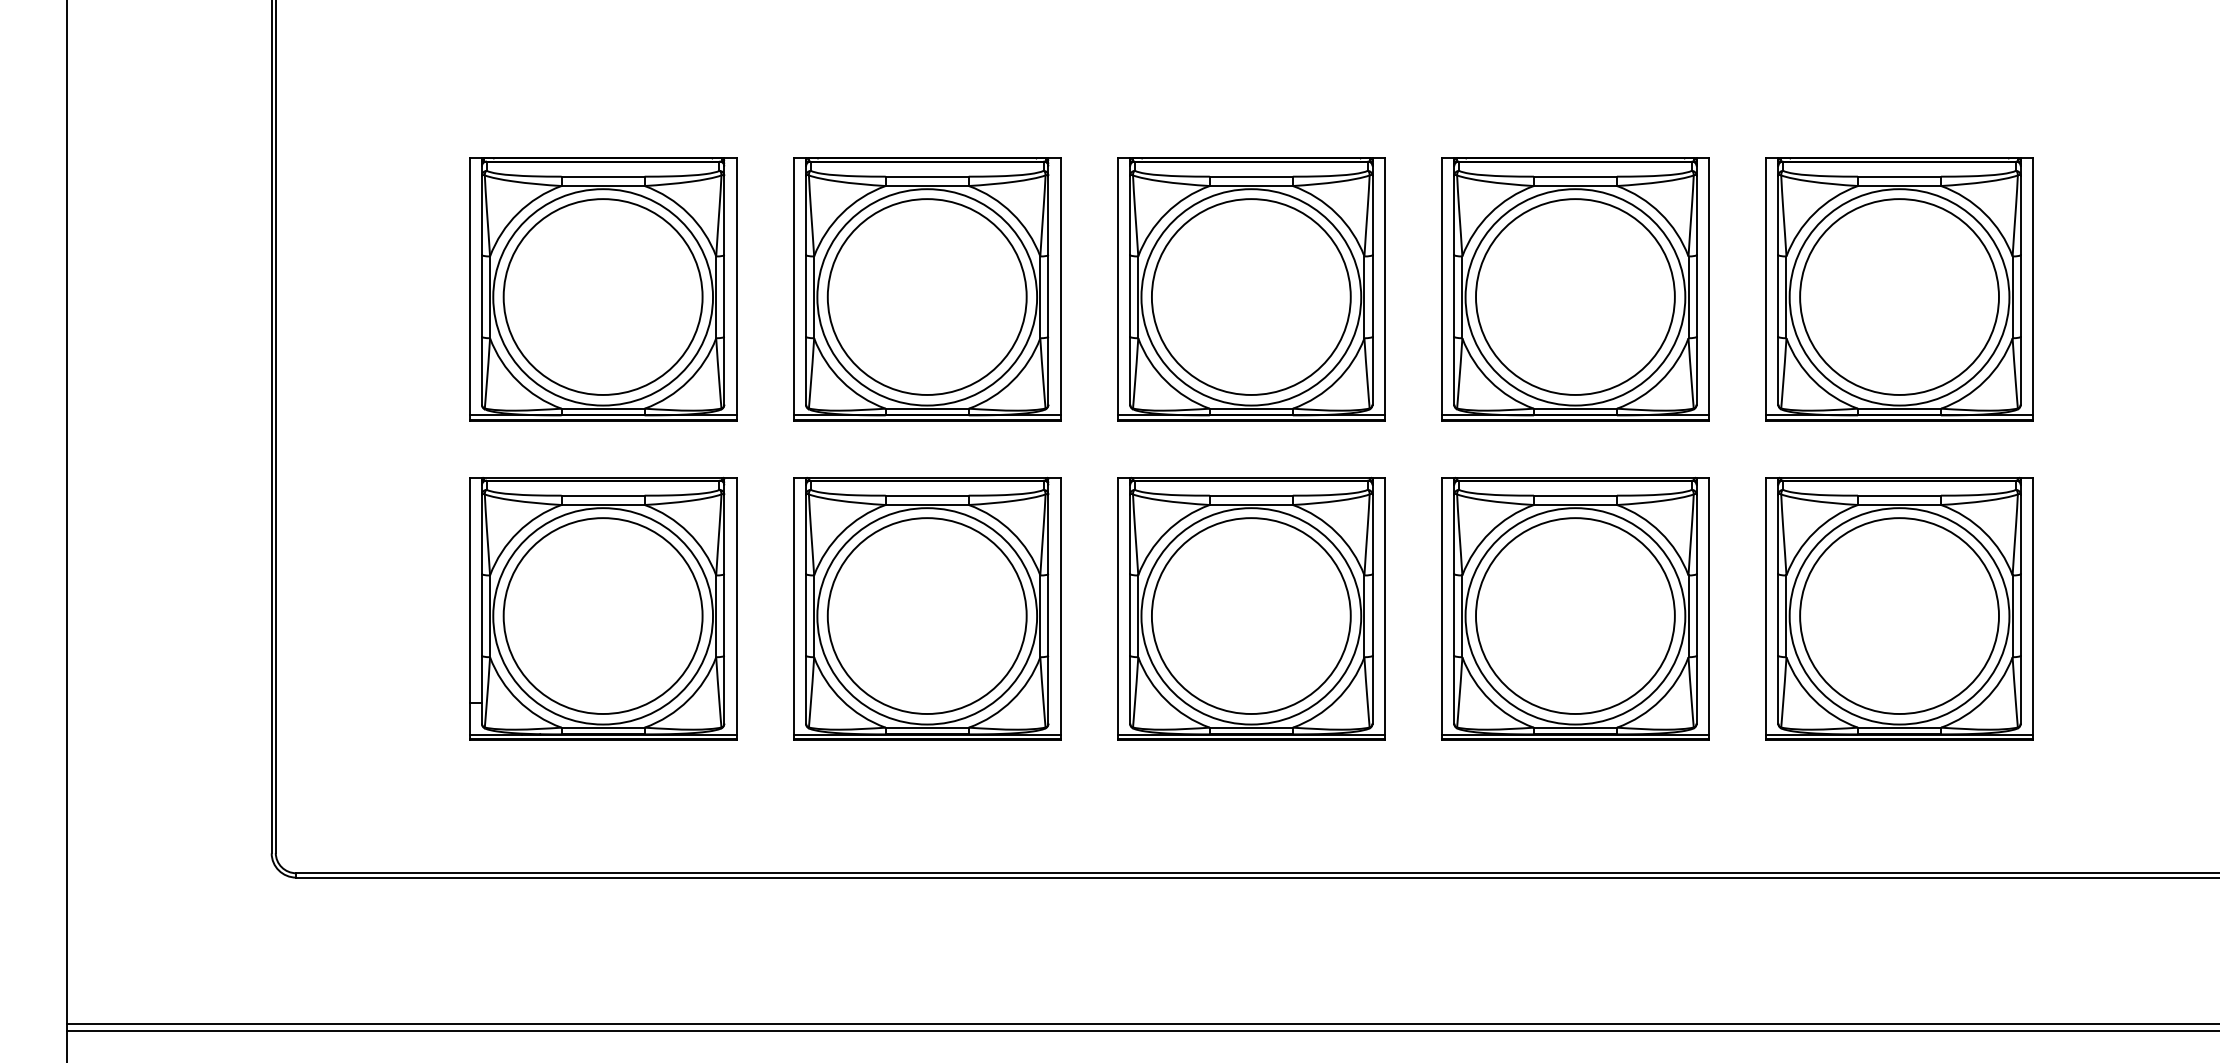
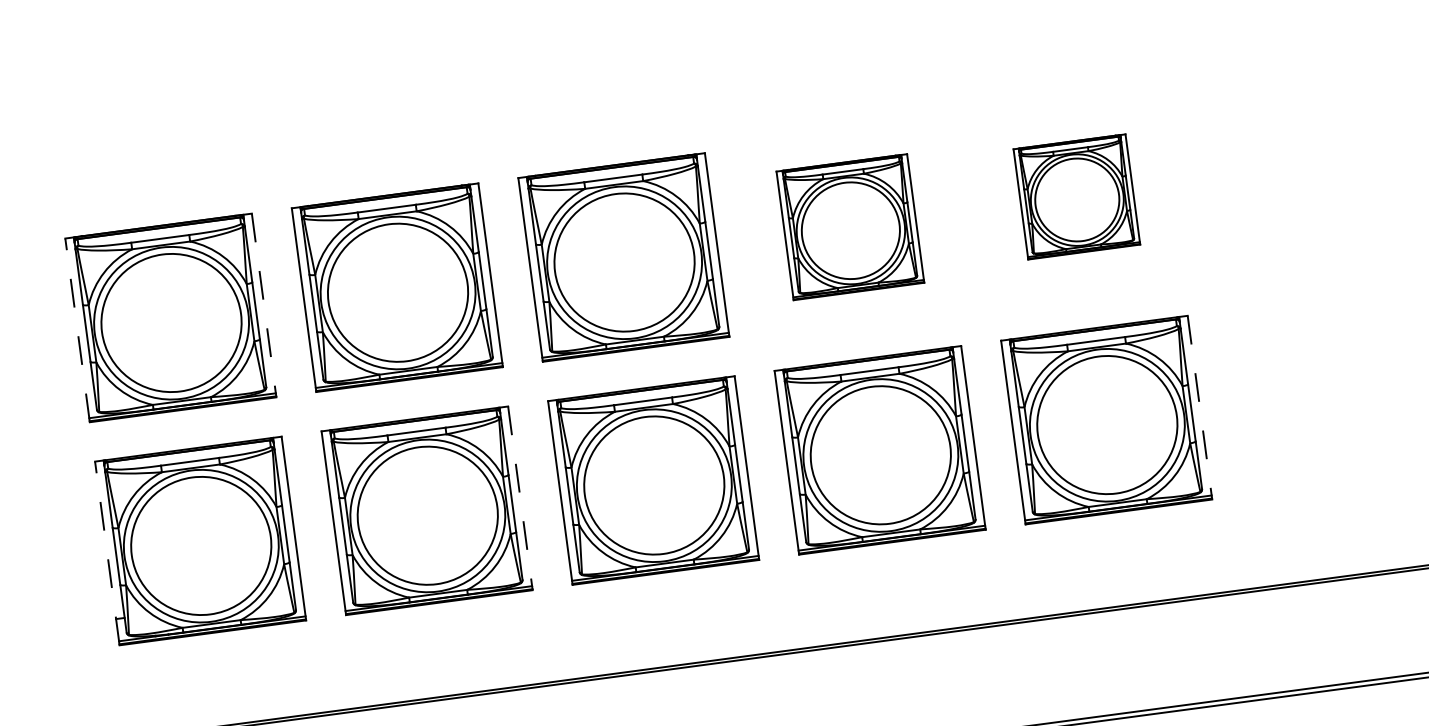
line: (469, 289) -> (77, 330), solid -> dashed
part: (1575, 289) -> (850, 227), size x0.7
part: (1899, 289) -> (1076, 196), size x0.6
line: (736, 290) -> (264, 305), solid -> dashed
line: (469, 608) -> (107, 553), solid -> dashed
line: (1060, 609) -> (520, 498), solid -> dashed
line: (2033, 609) -> (1200, 407), solid -> dashed

